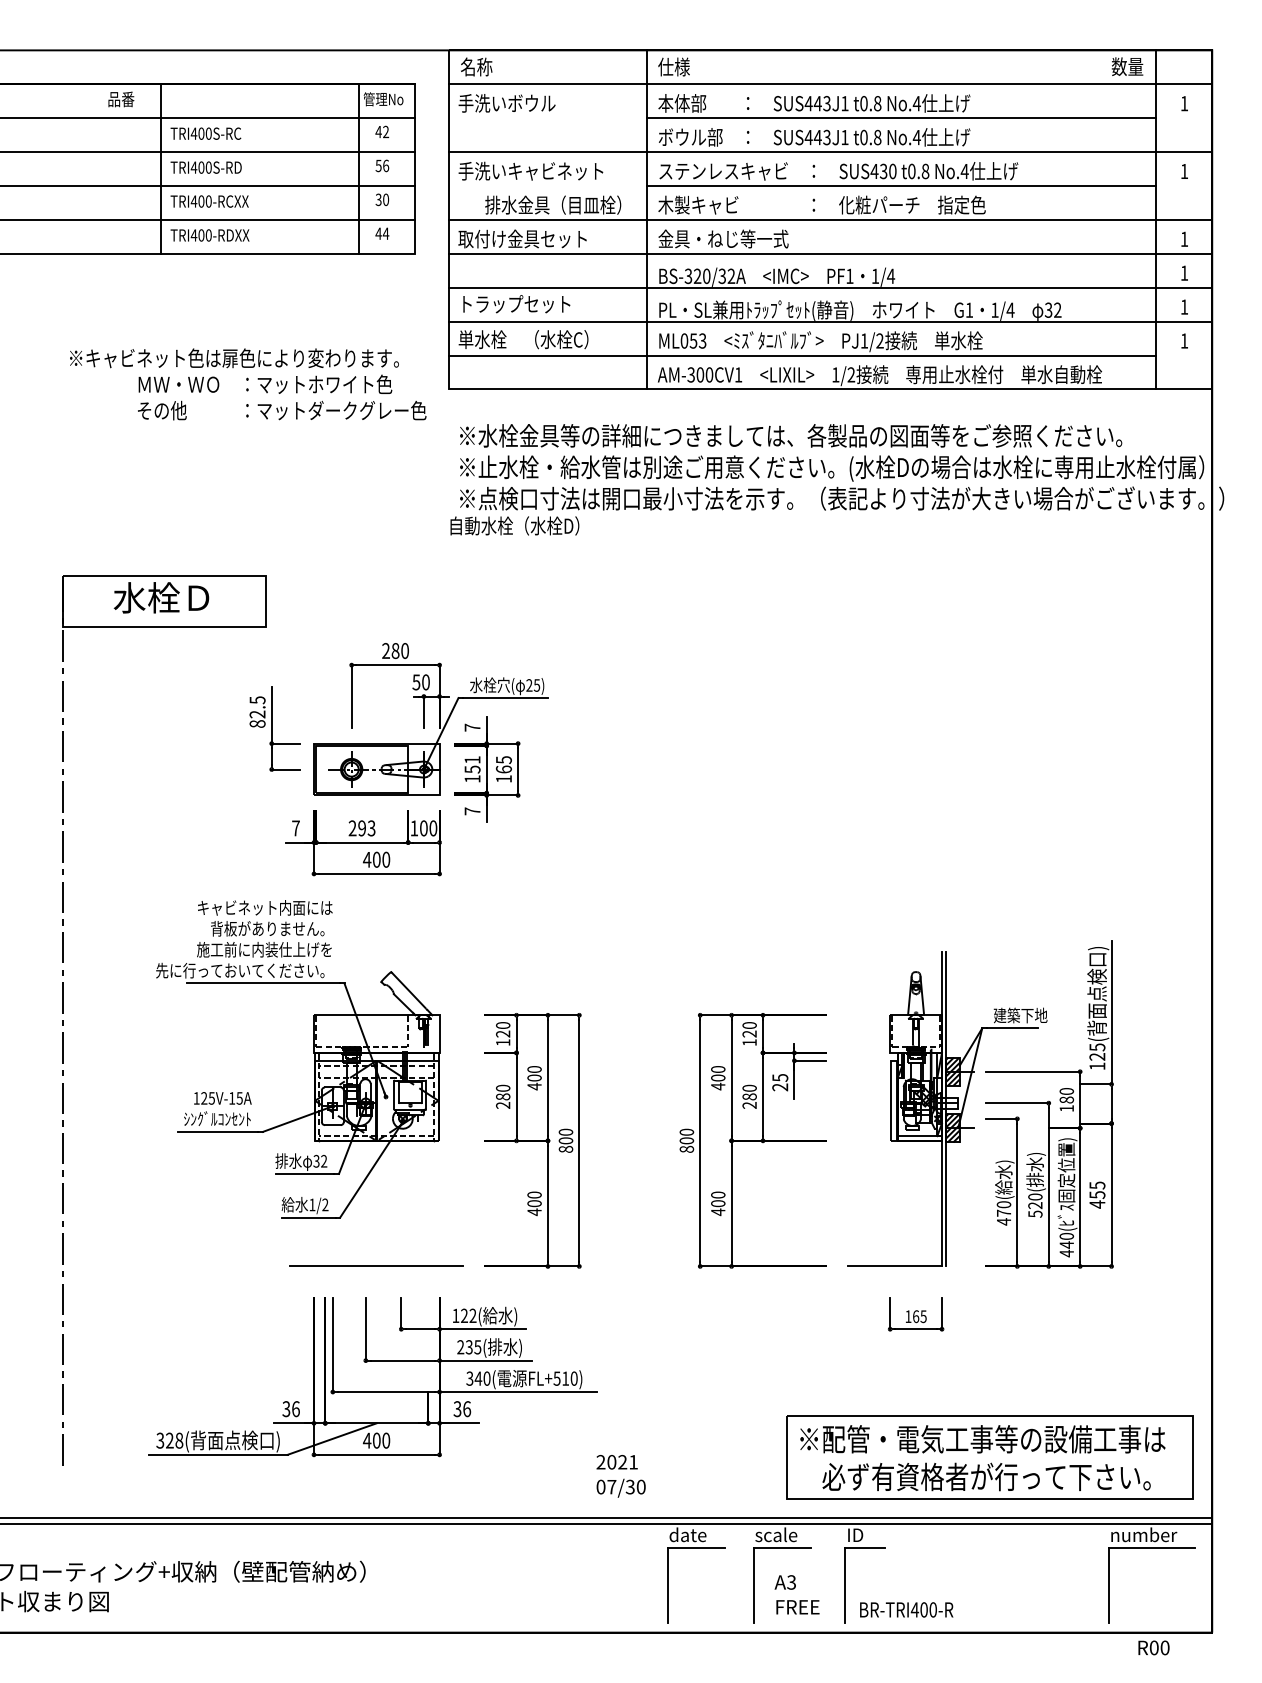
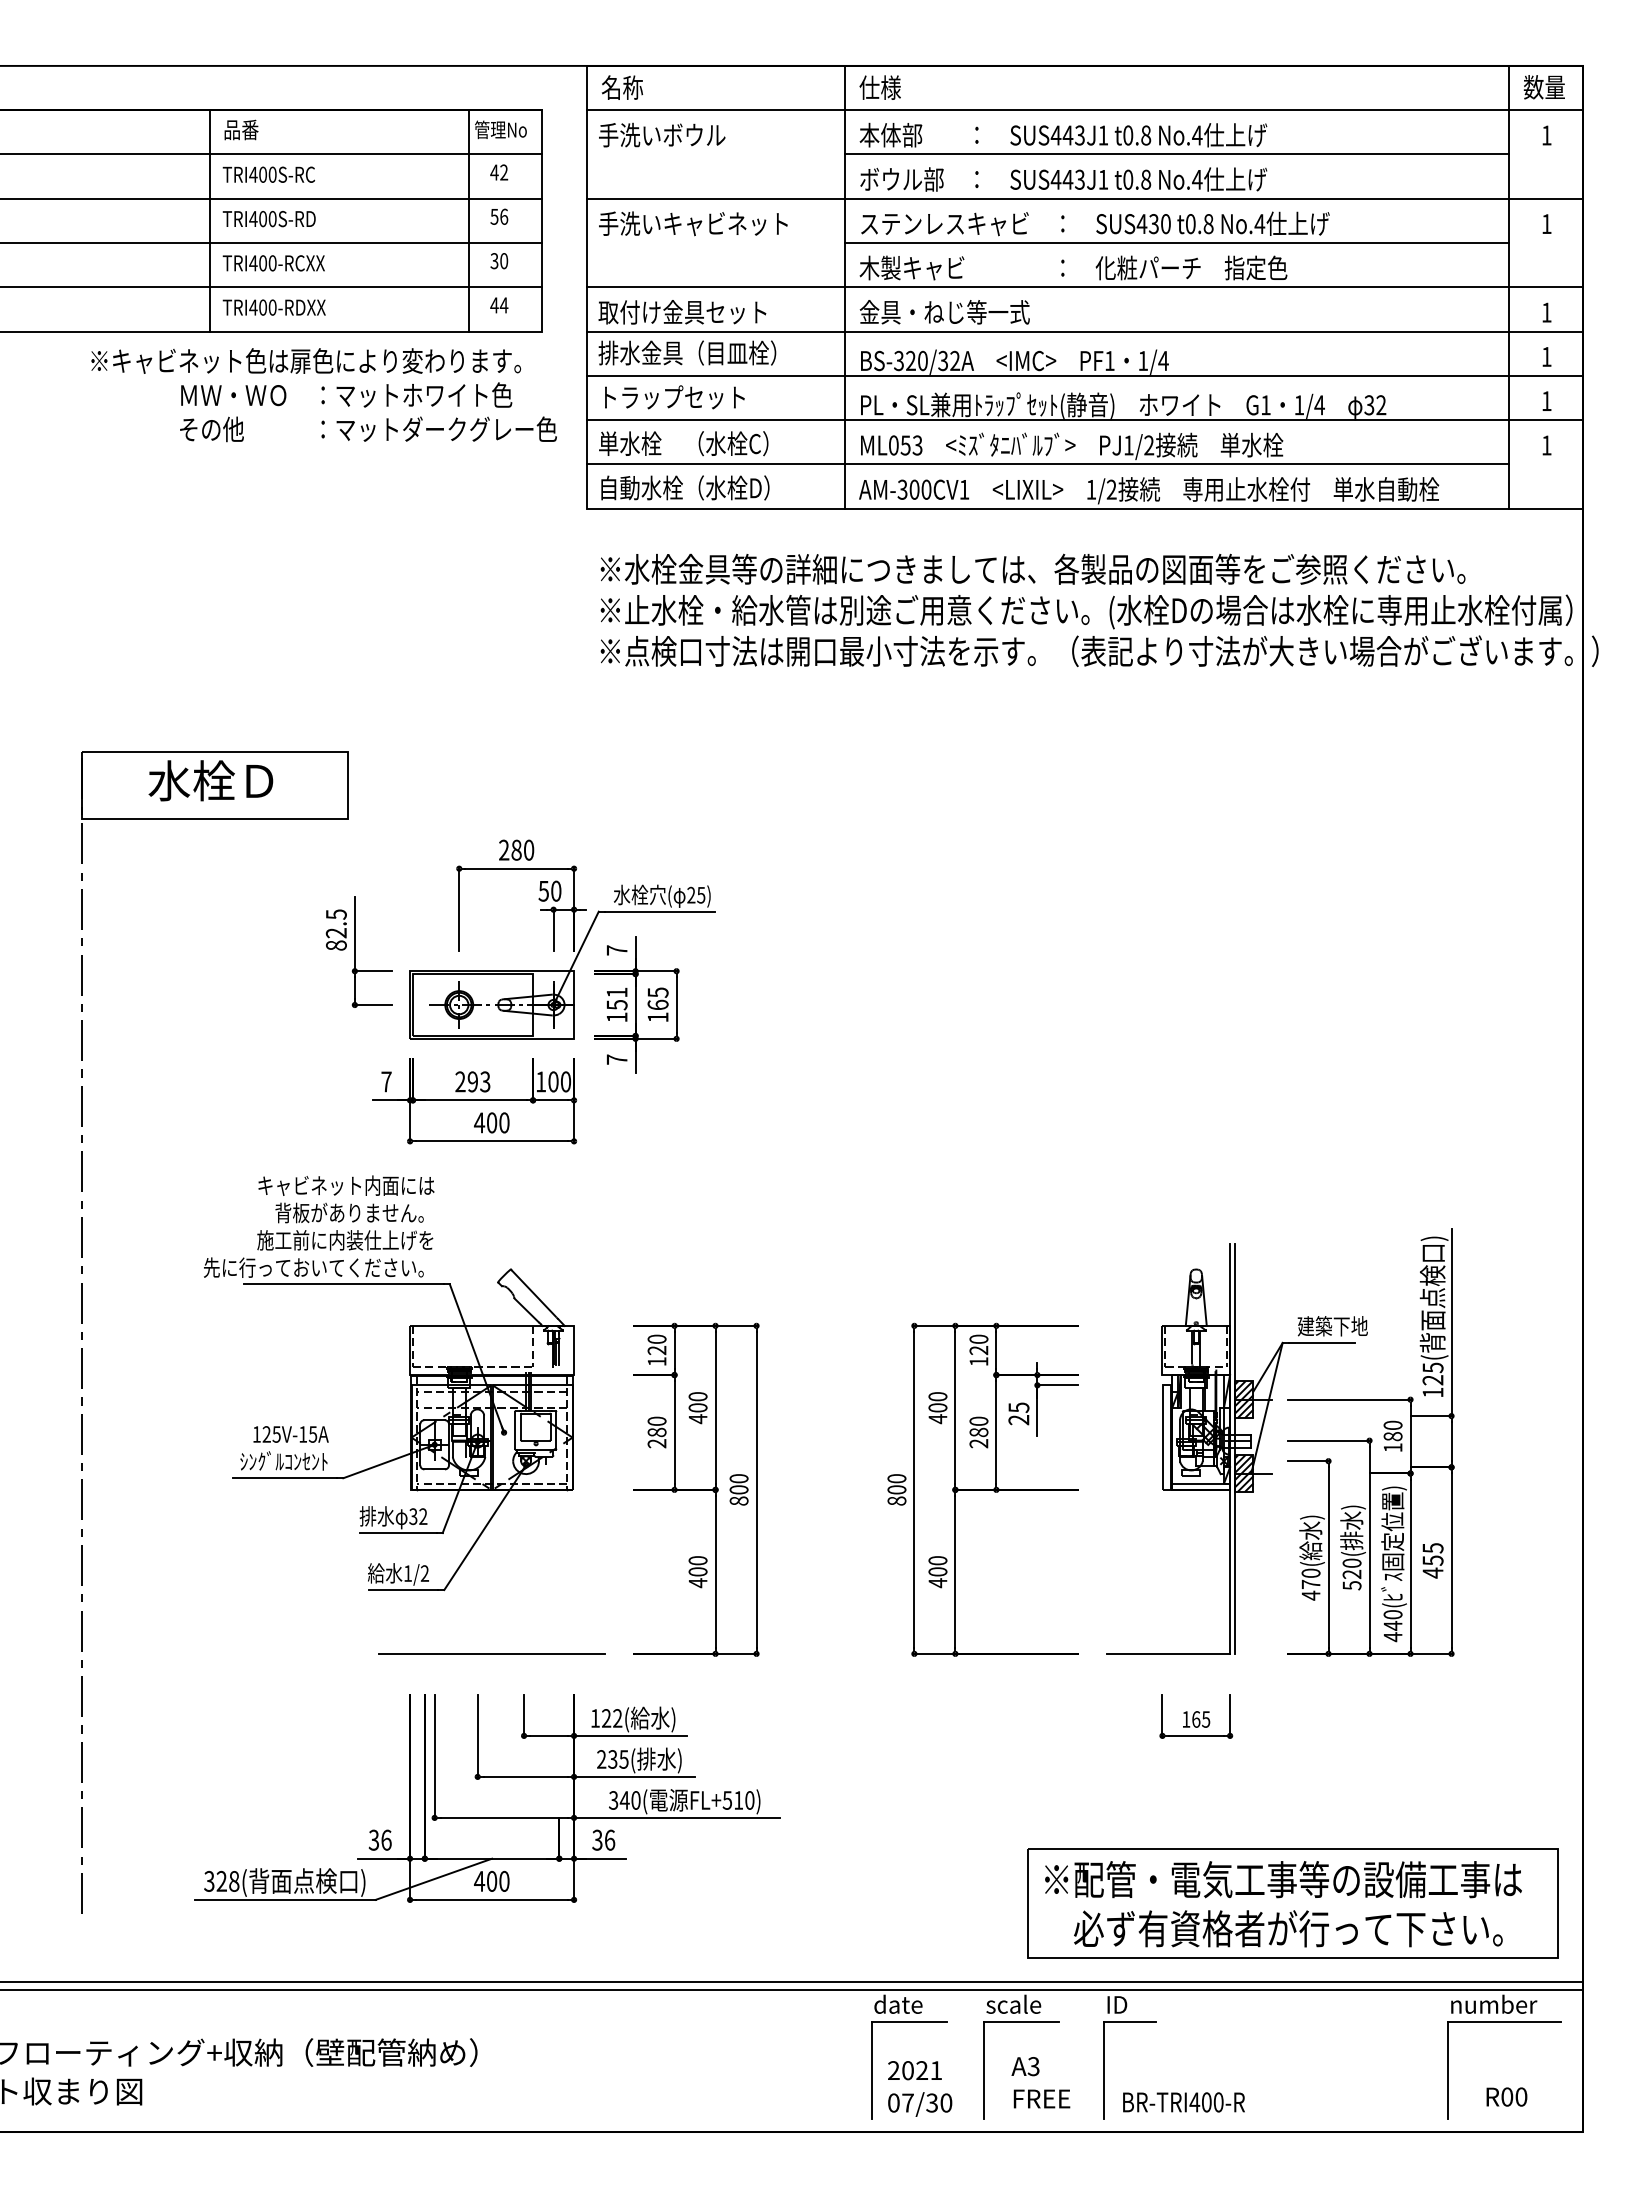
text: (1126, 66) -> (1543, 87), moved
text: (121, 99) -> (241, 129), moved
text: (553, 204) -> (687, 352), moved
text: (247, 384) -> (323, 395), moved
text: (514, 525) -> (685, 487), moved
text: (621, 1475) -> (920, 2088), moved
text: (1153, 1647) -> (1506, 2096), moved

